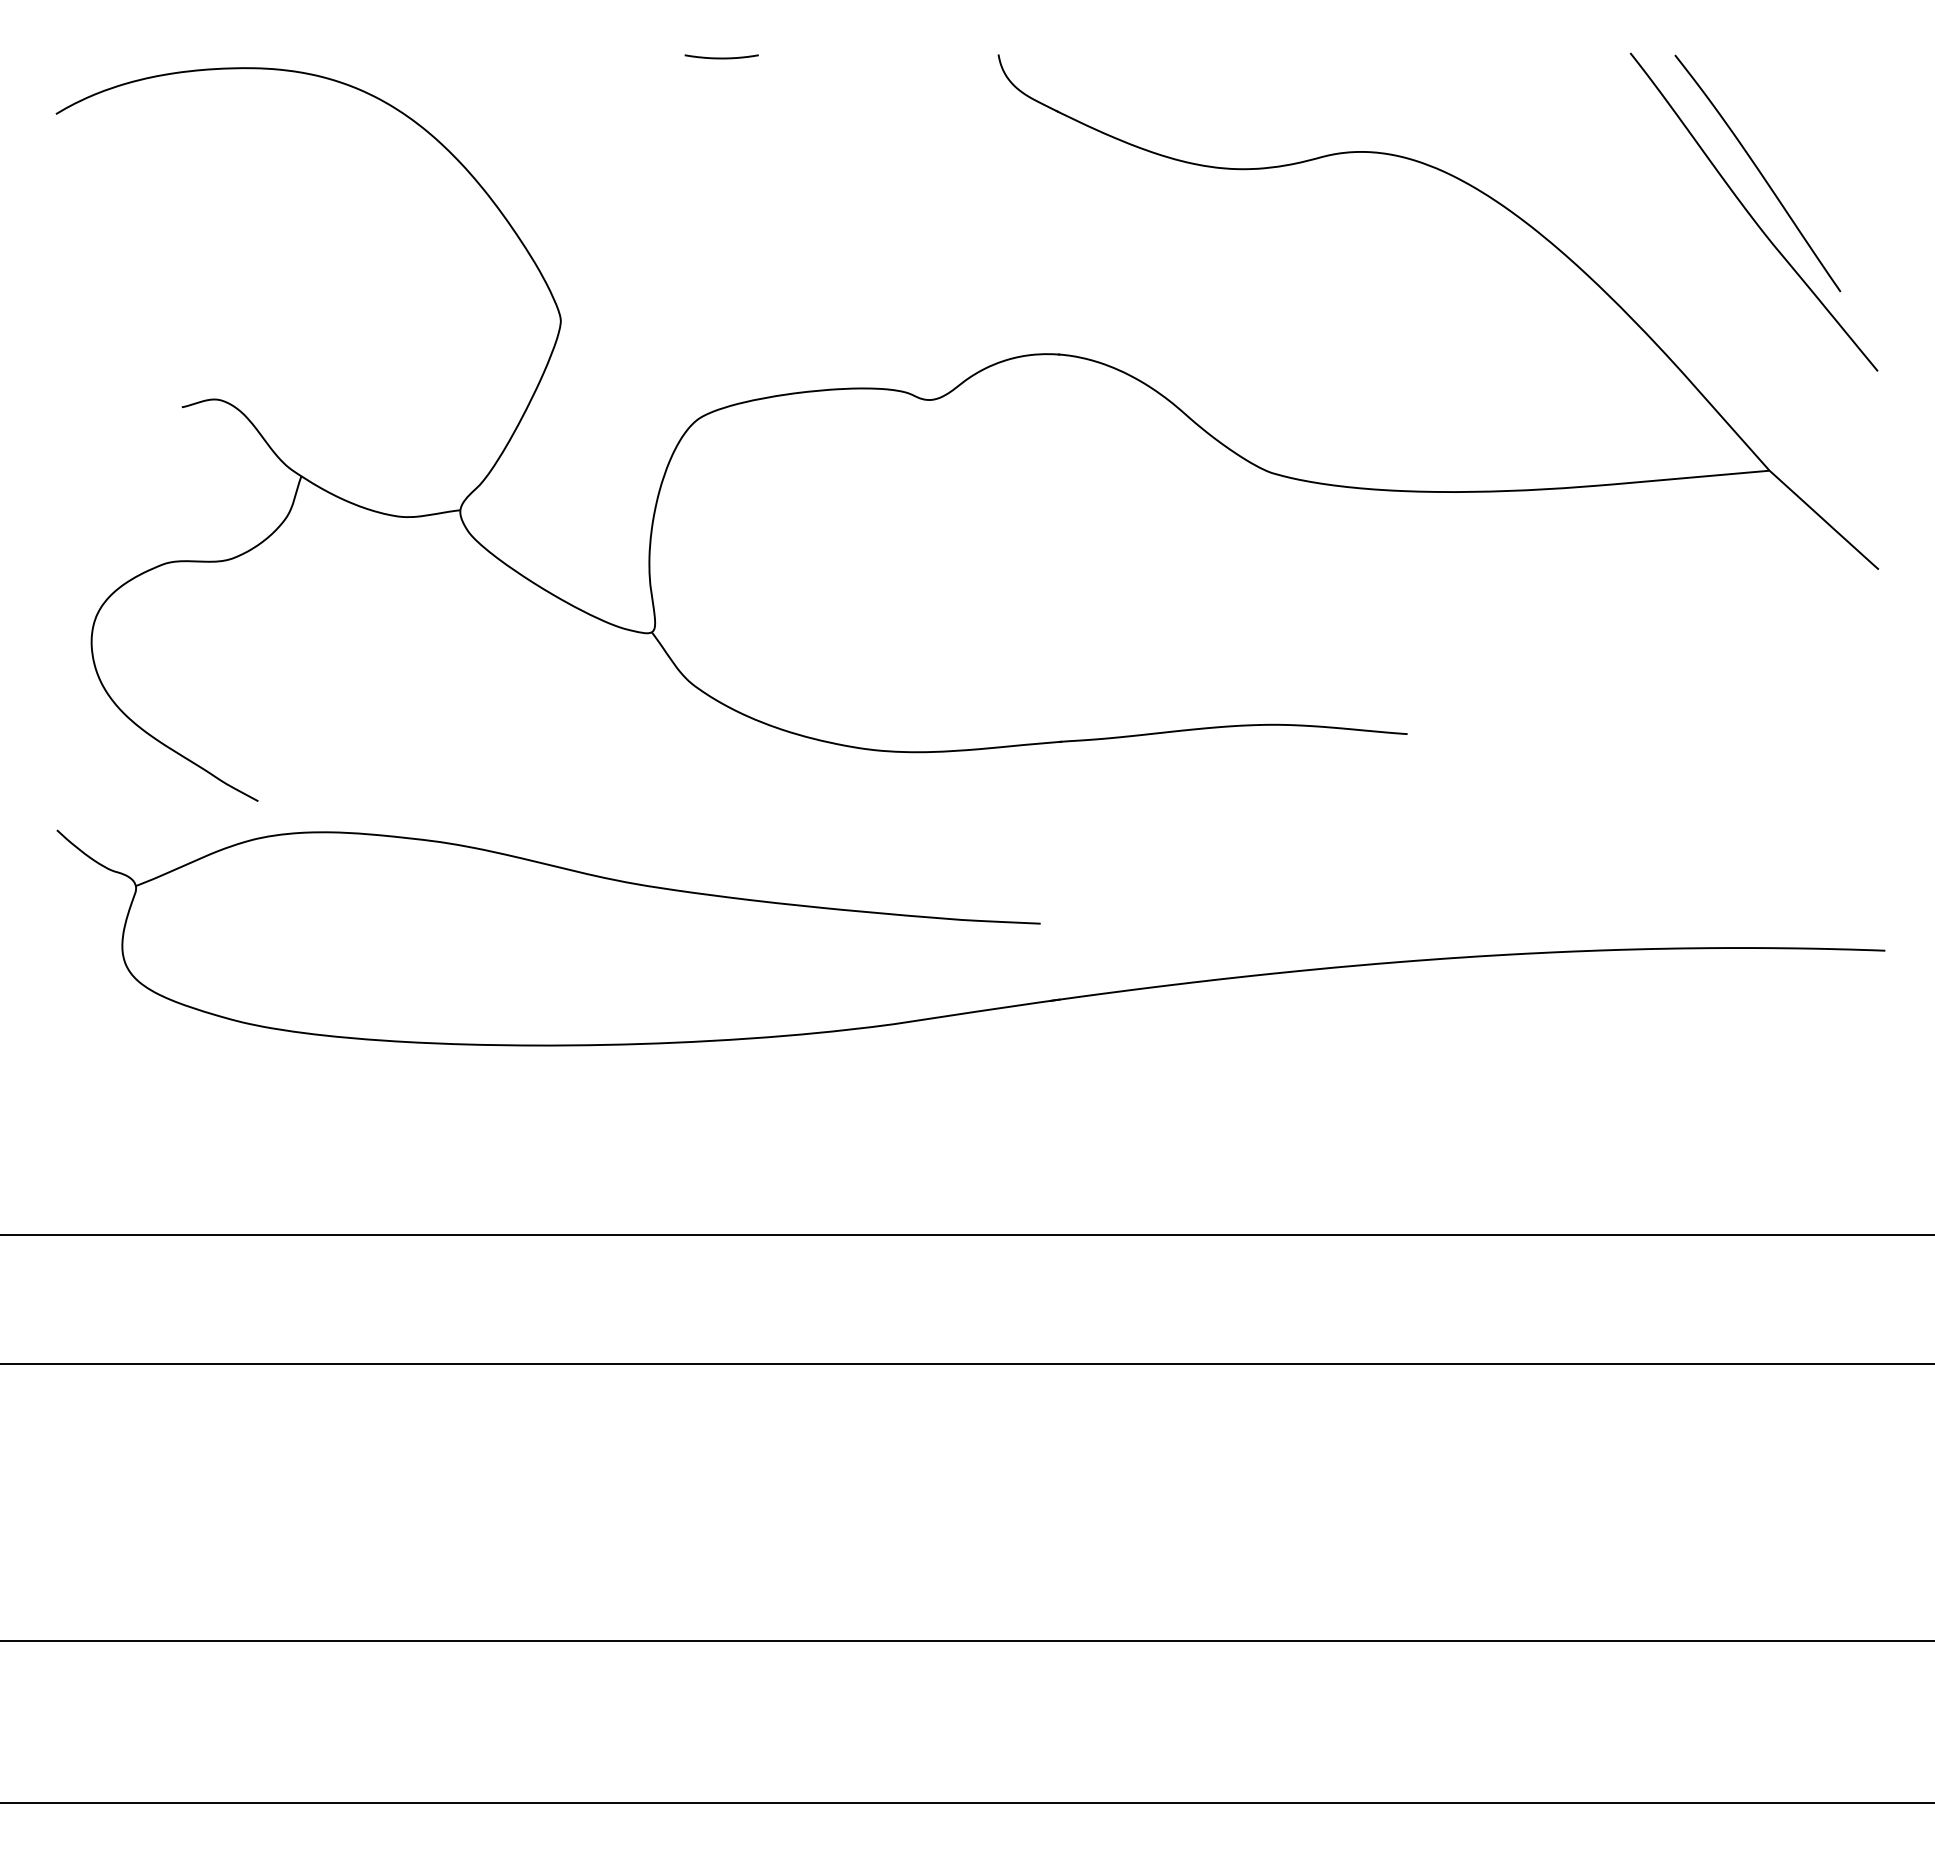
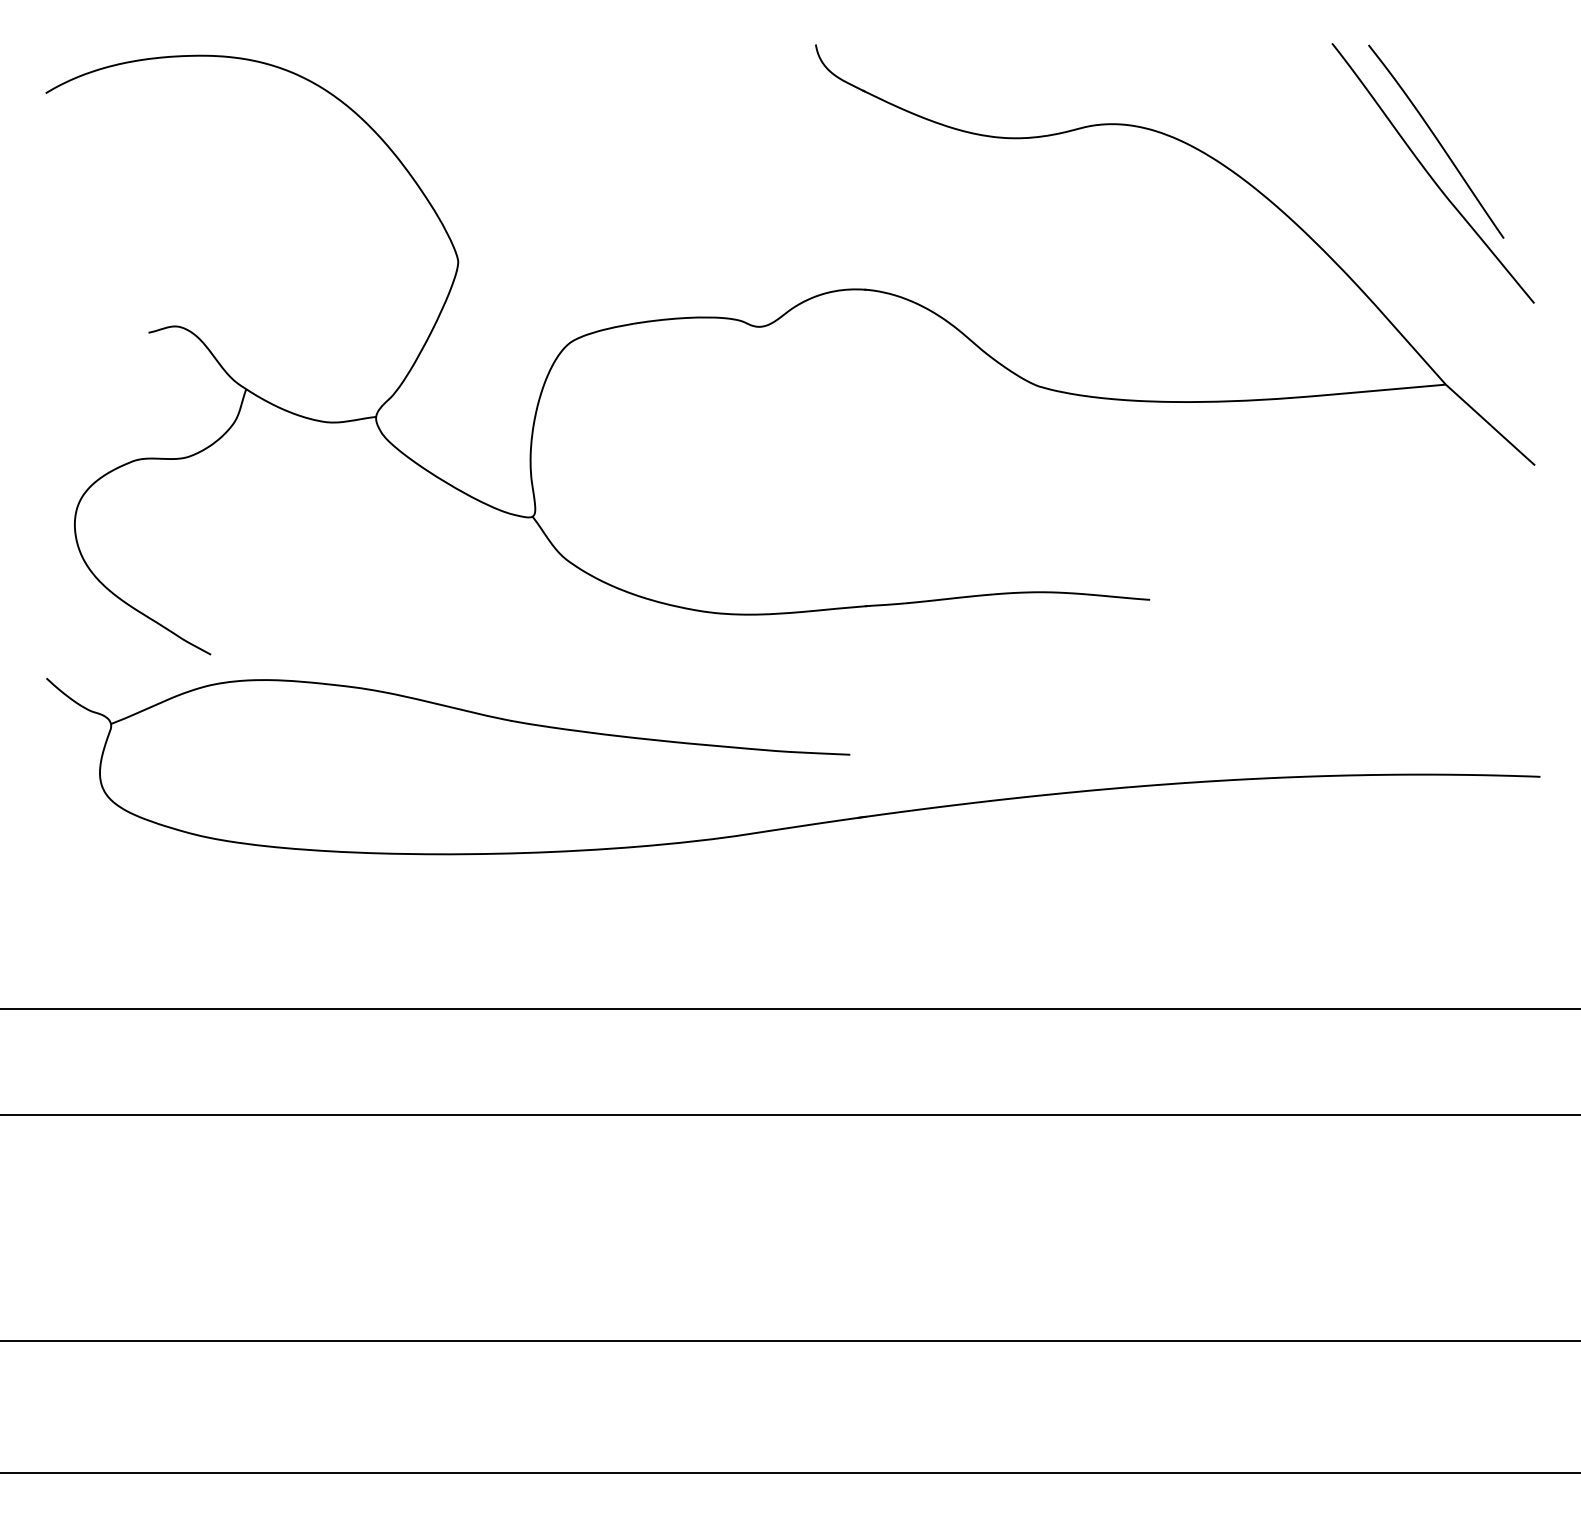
curve: (721, 56) -> (589, 46), removed

